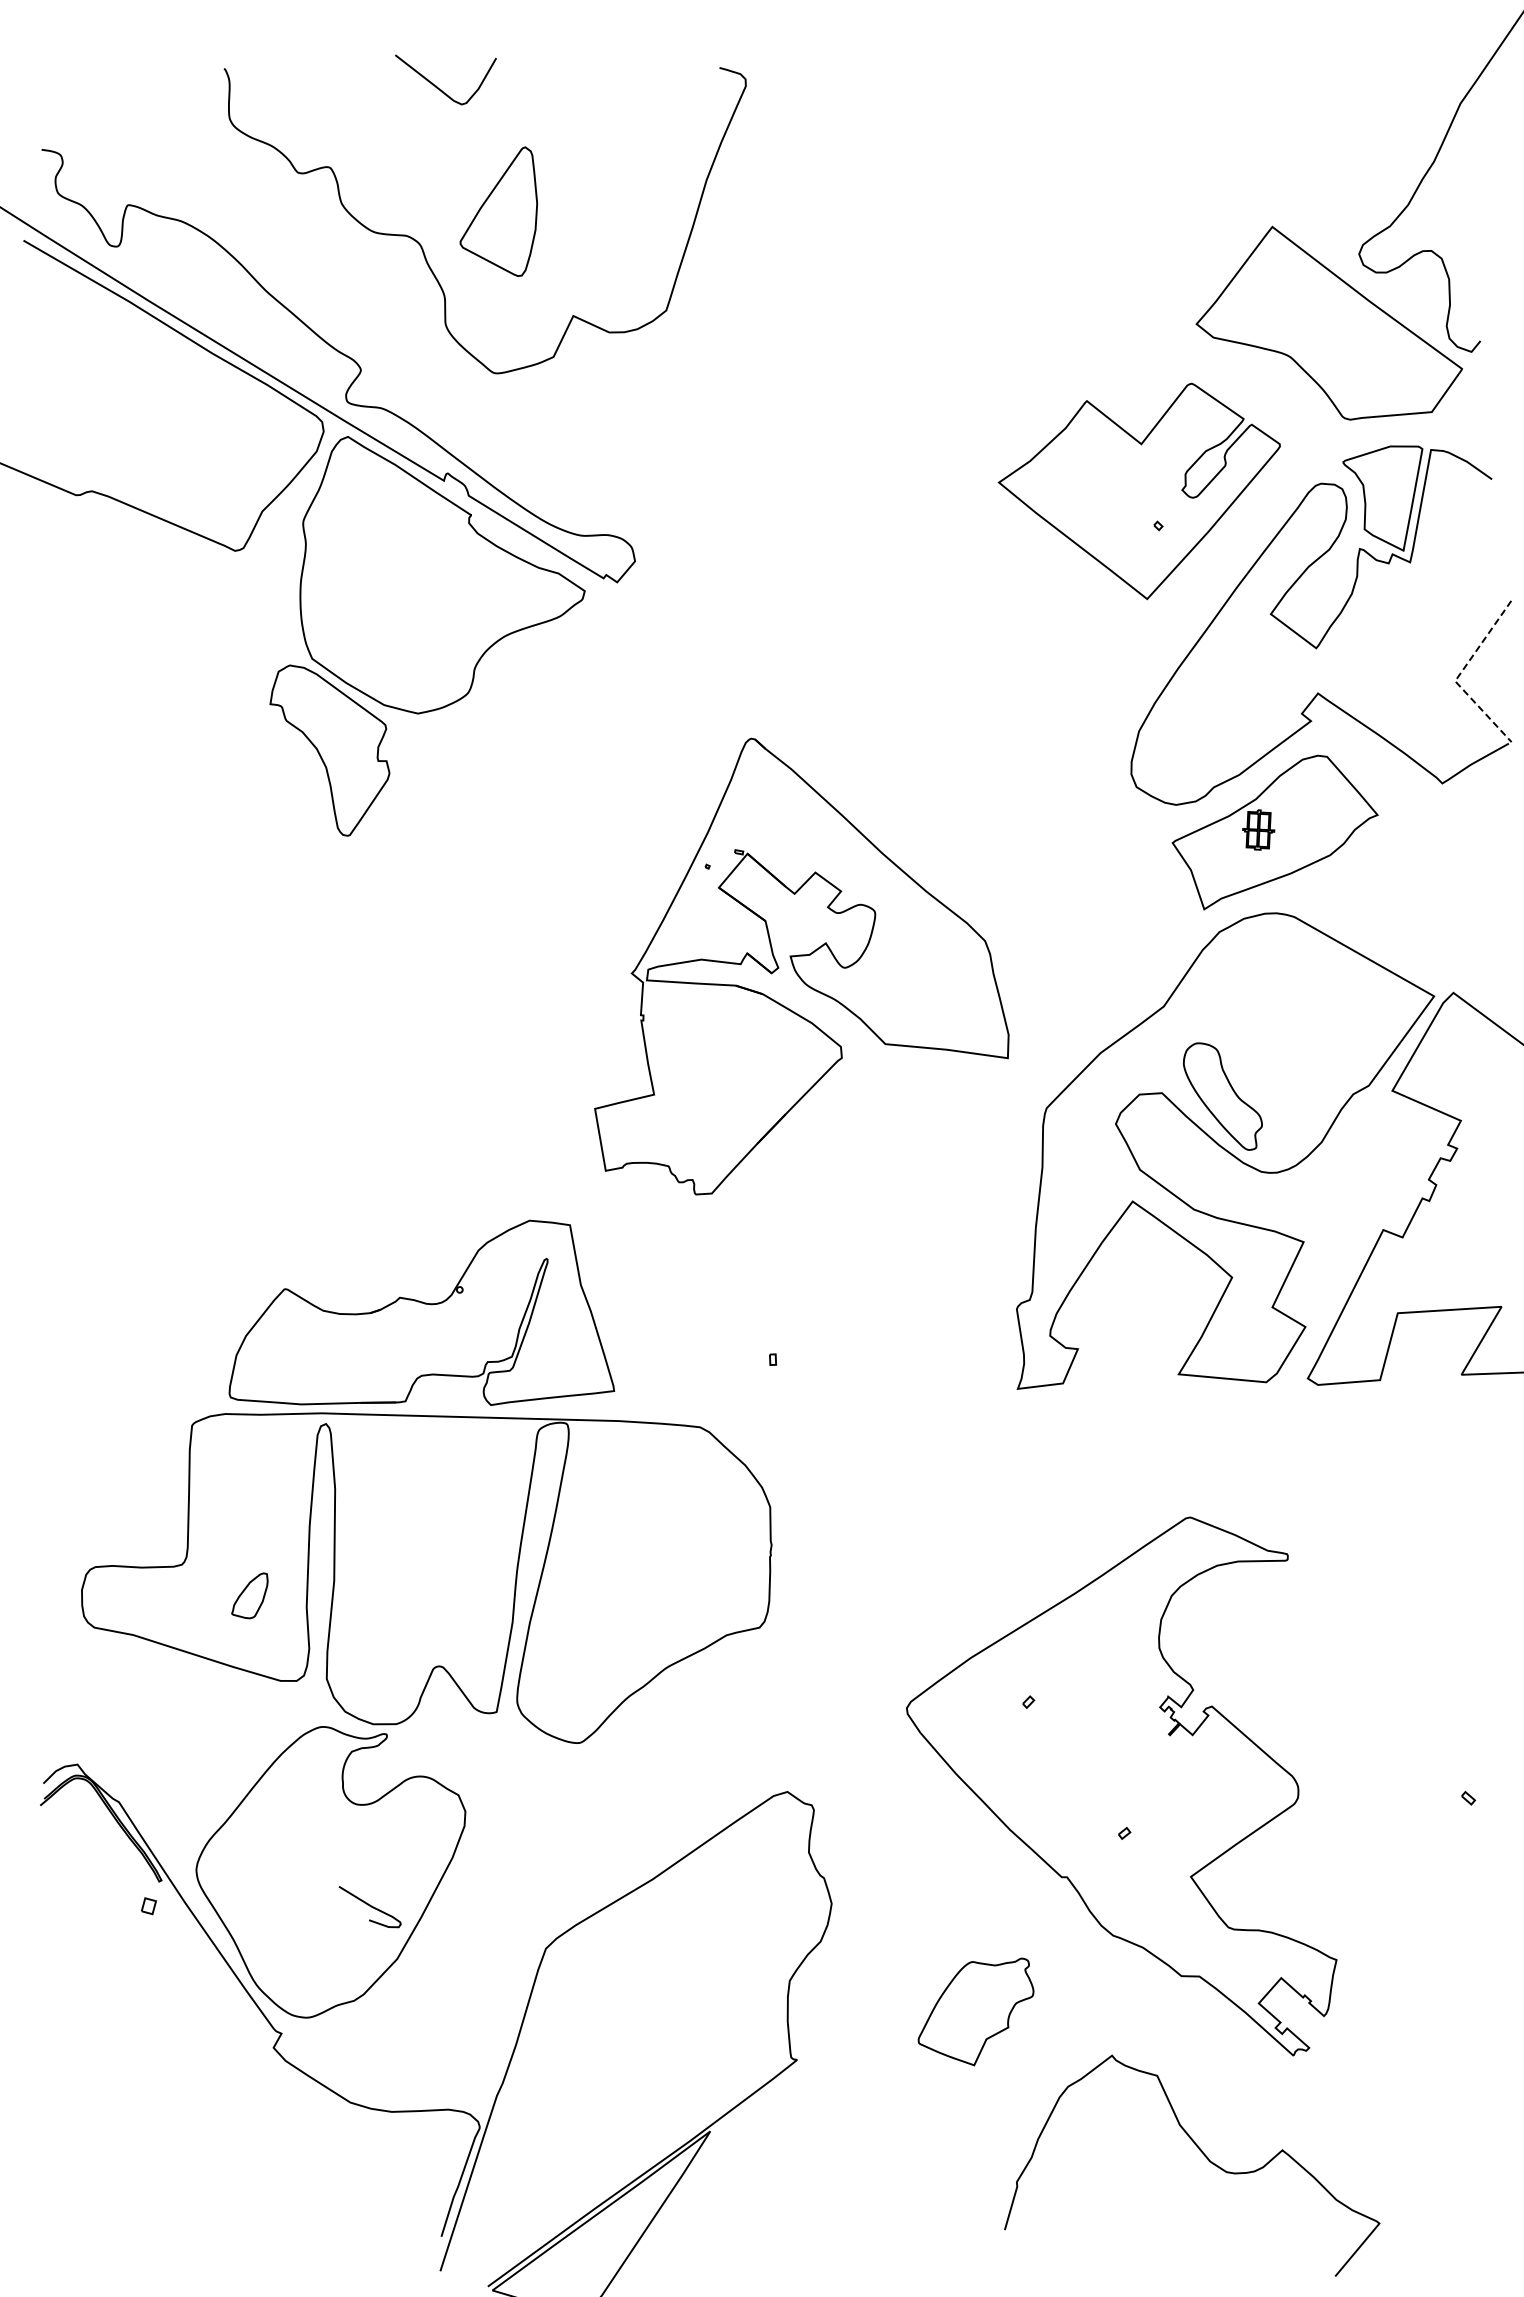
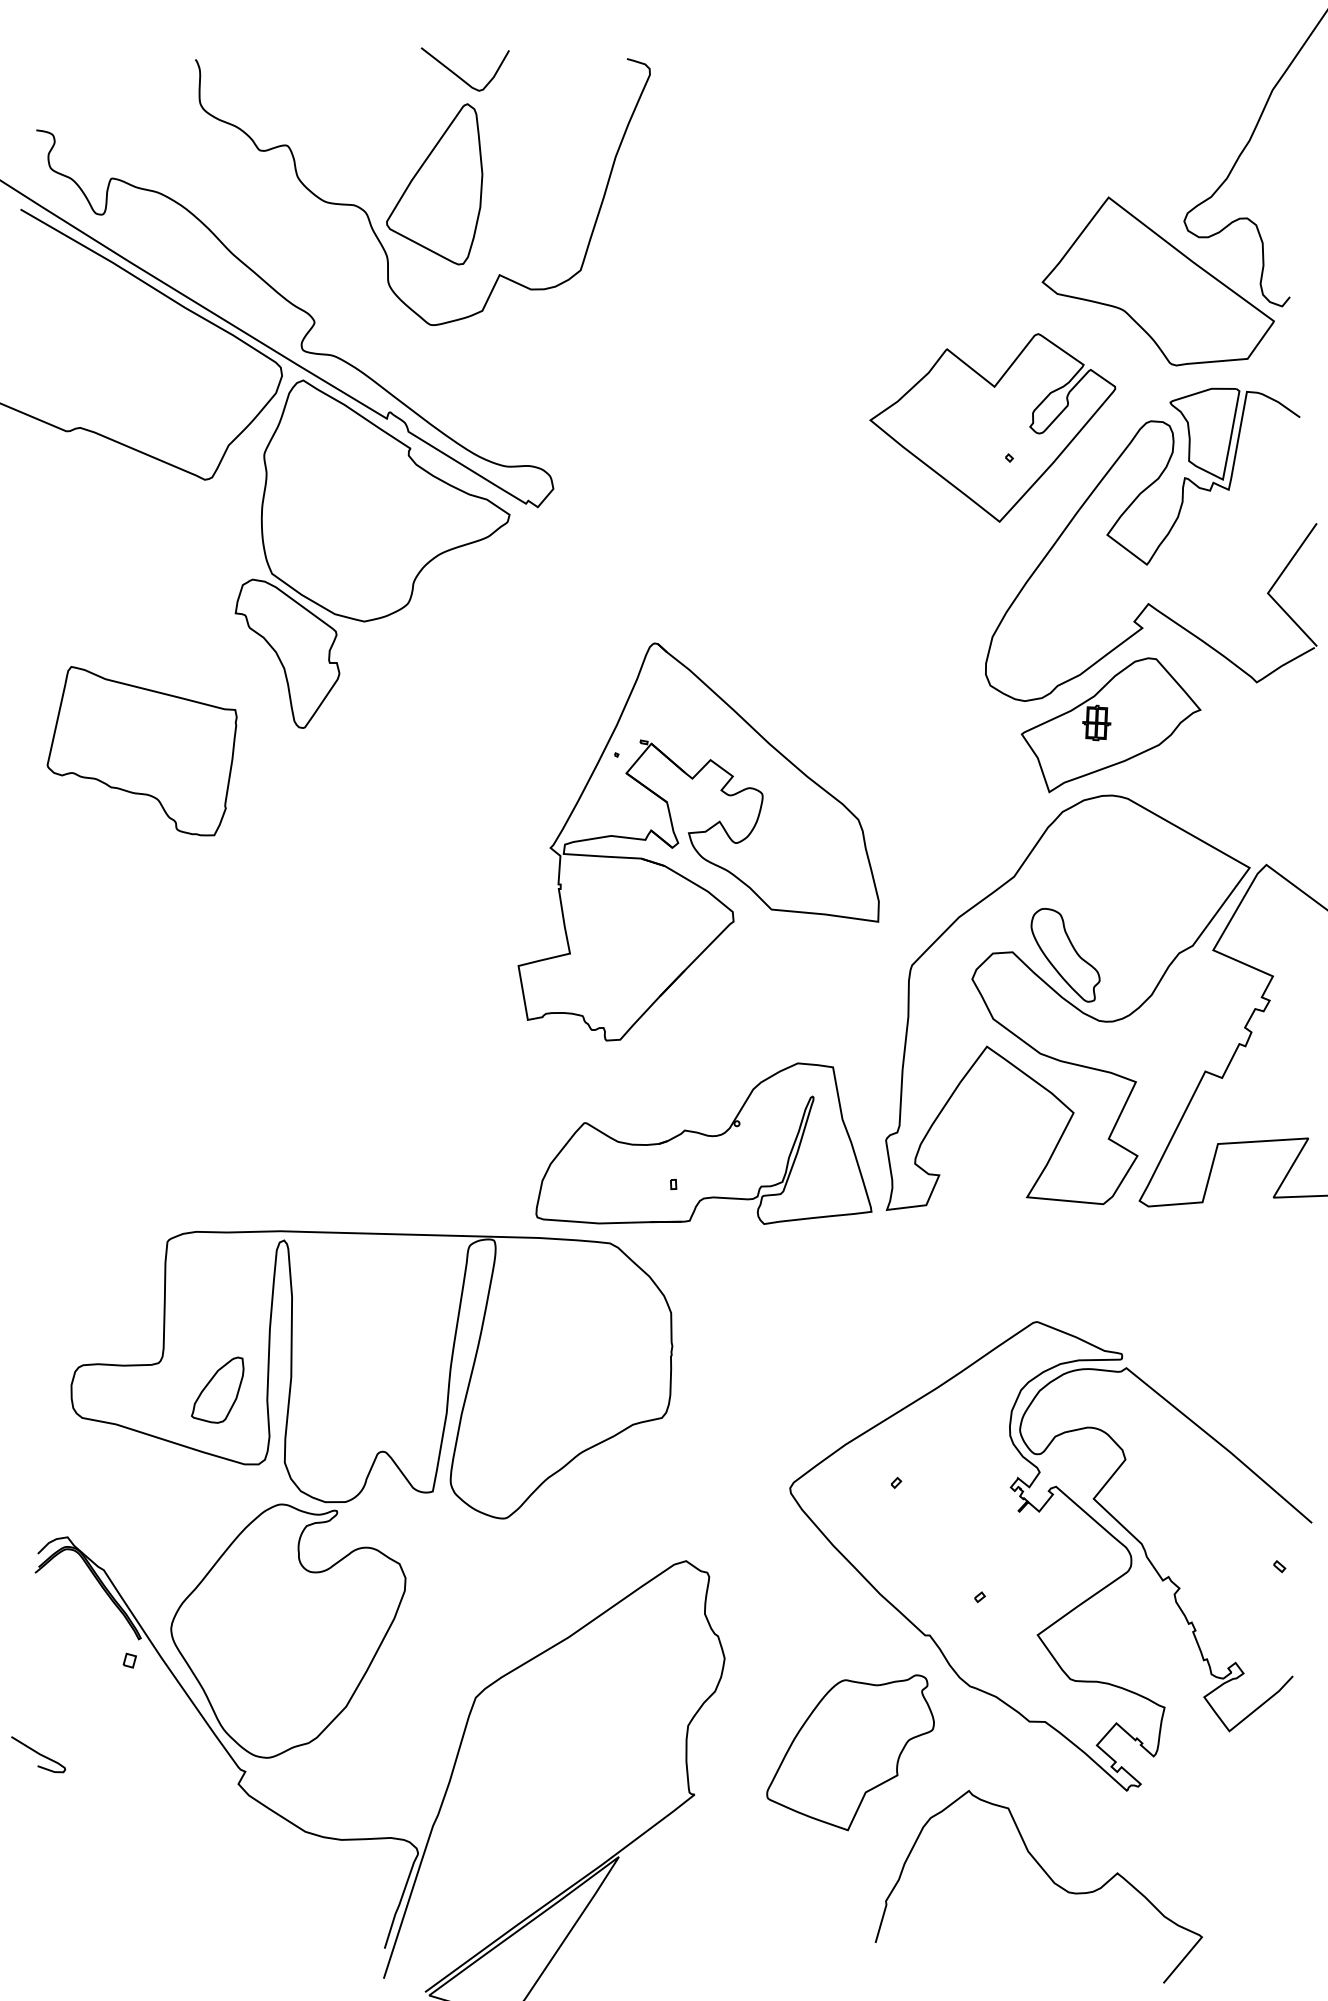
curve: (437, 86) -> (457, 75), moved
part: (498, 211) -> (434, 184), size x1.43
line: (1458, 676) -> (1270, 589), dashed -> solid
part: (162, 861) -> (141, 750), added
part: (421, 1312) -> (703, 1143), moved
part: (249, 1595) -> (217, 1389), size x1.67
curve: (1320, 1791) -> (1150, 1560), added
curve: (369, 1906) -> (37, 1754), moved
part: (975, 2011) -> (850, 1752), size x1.67

